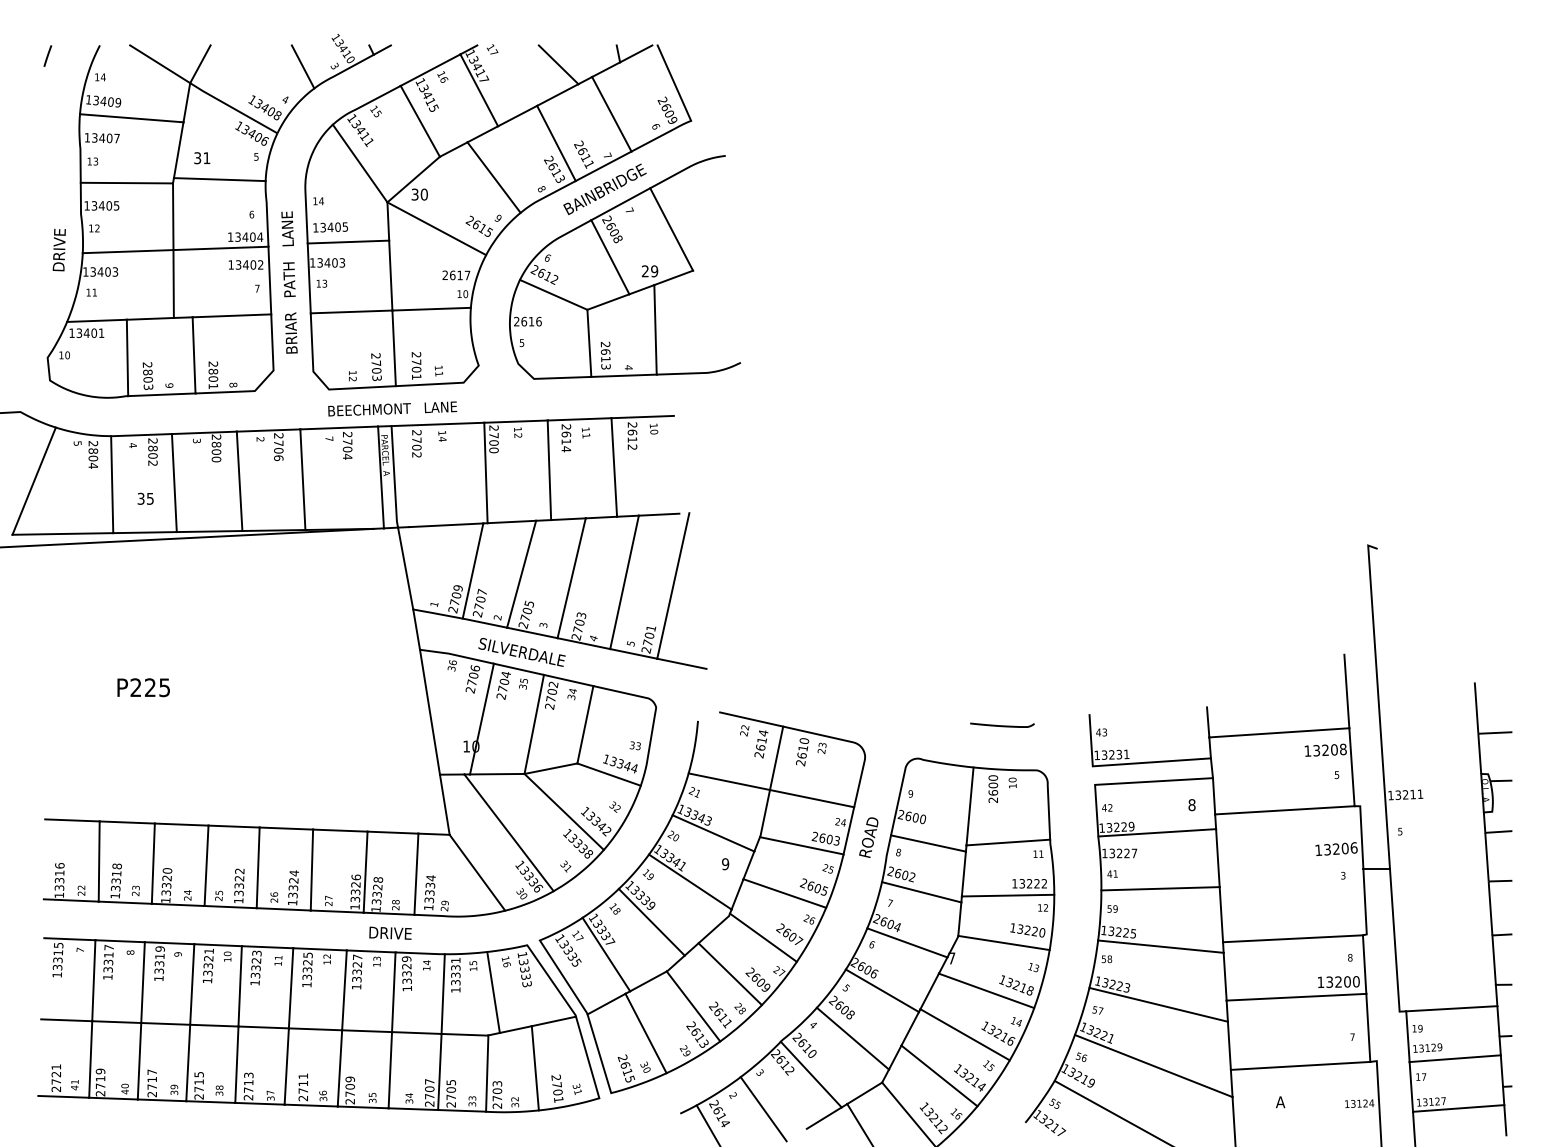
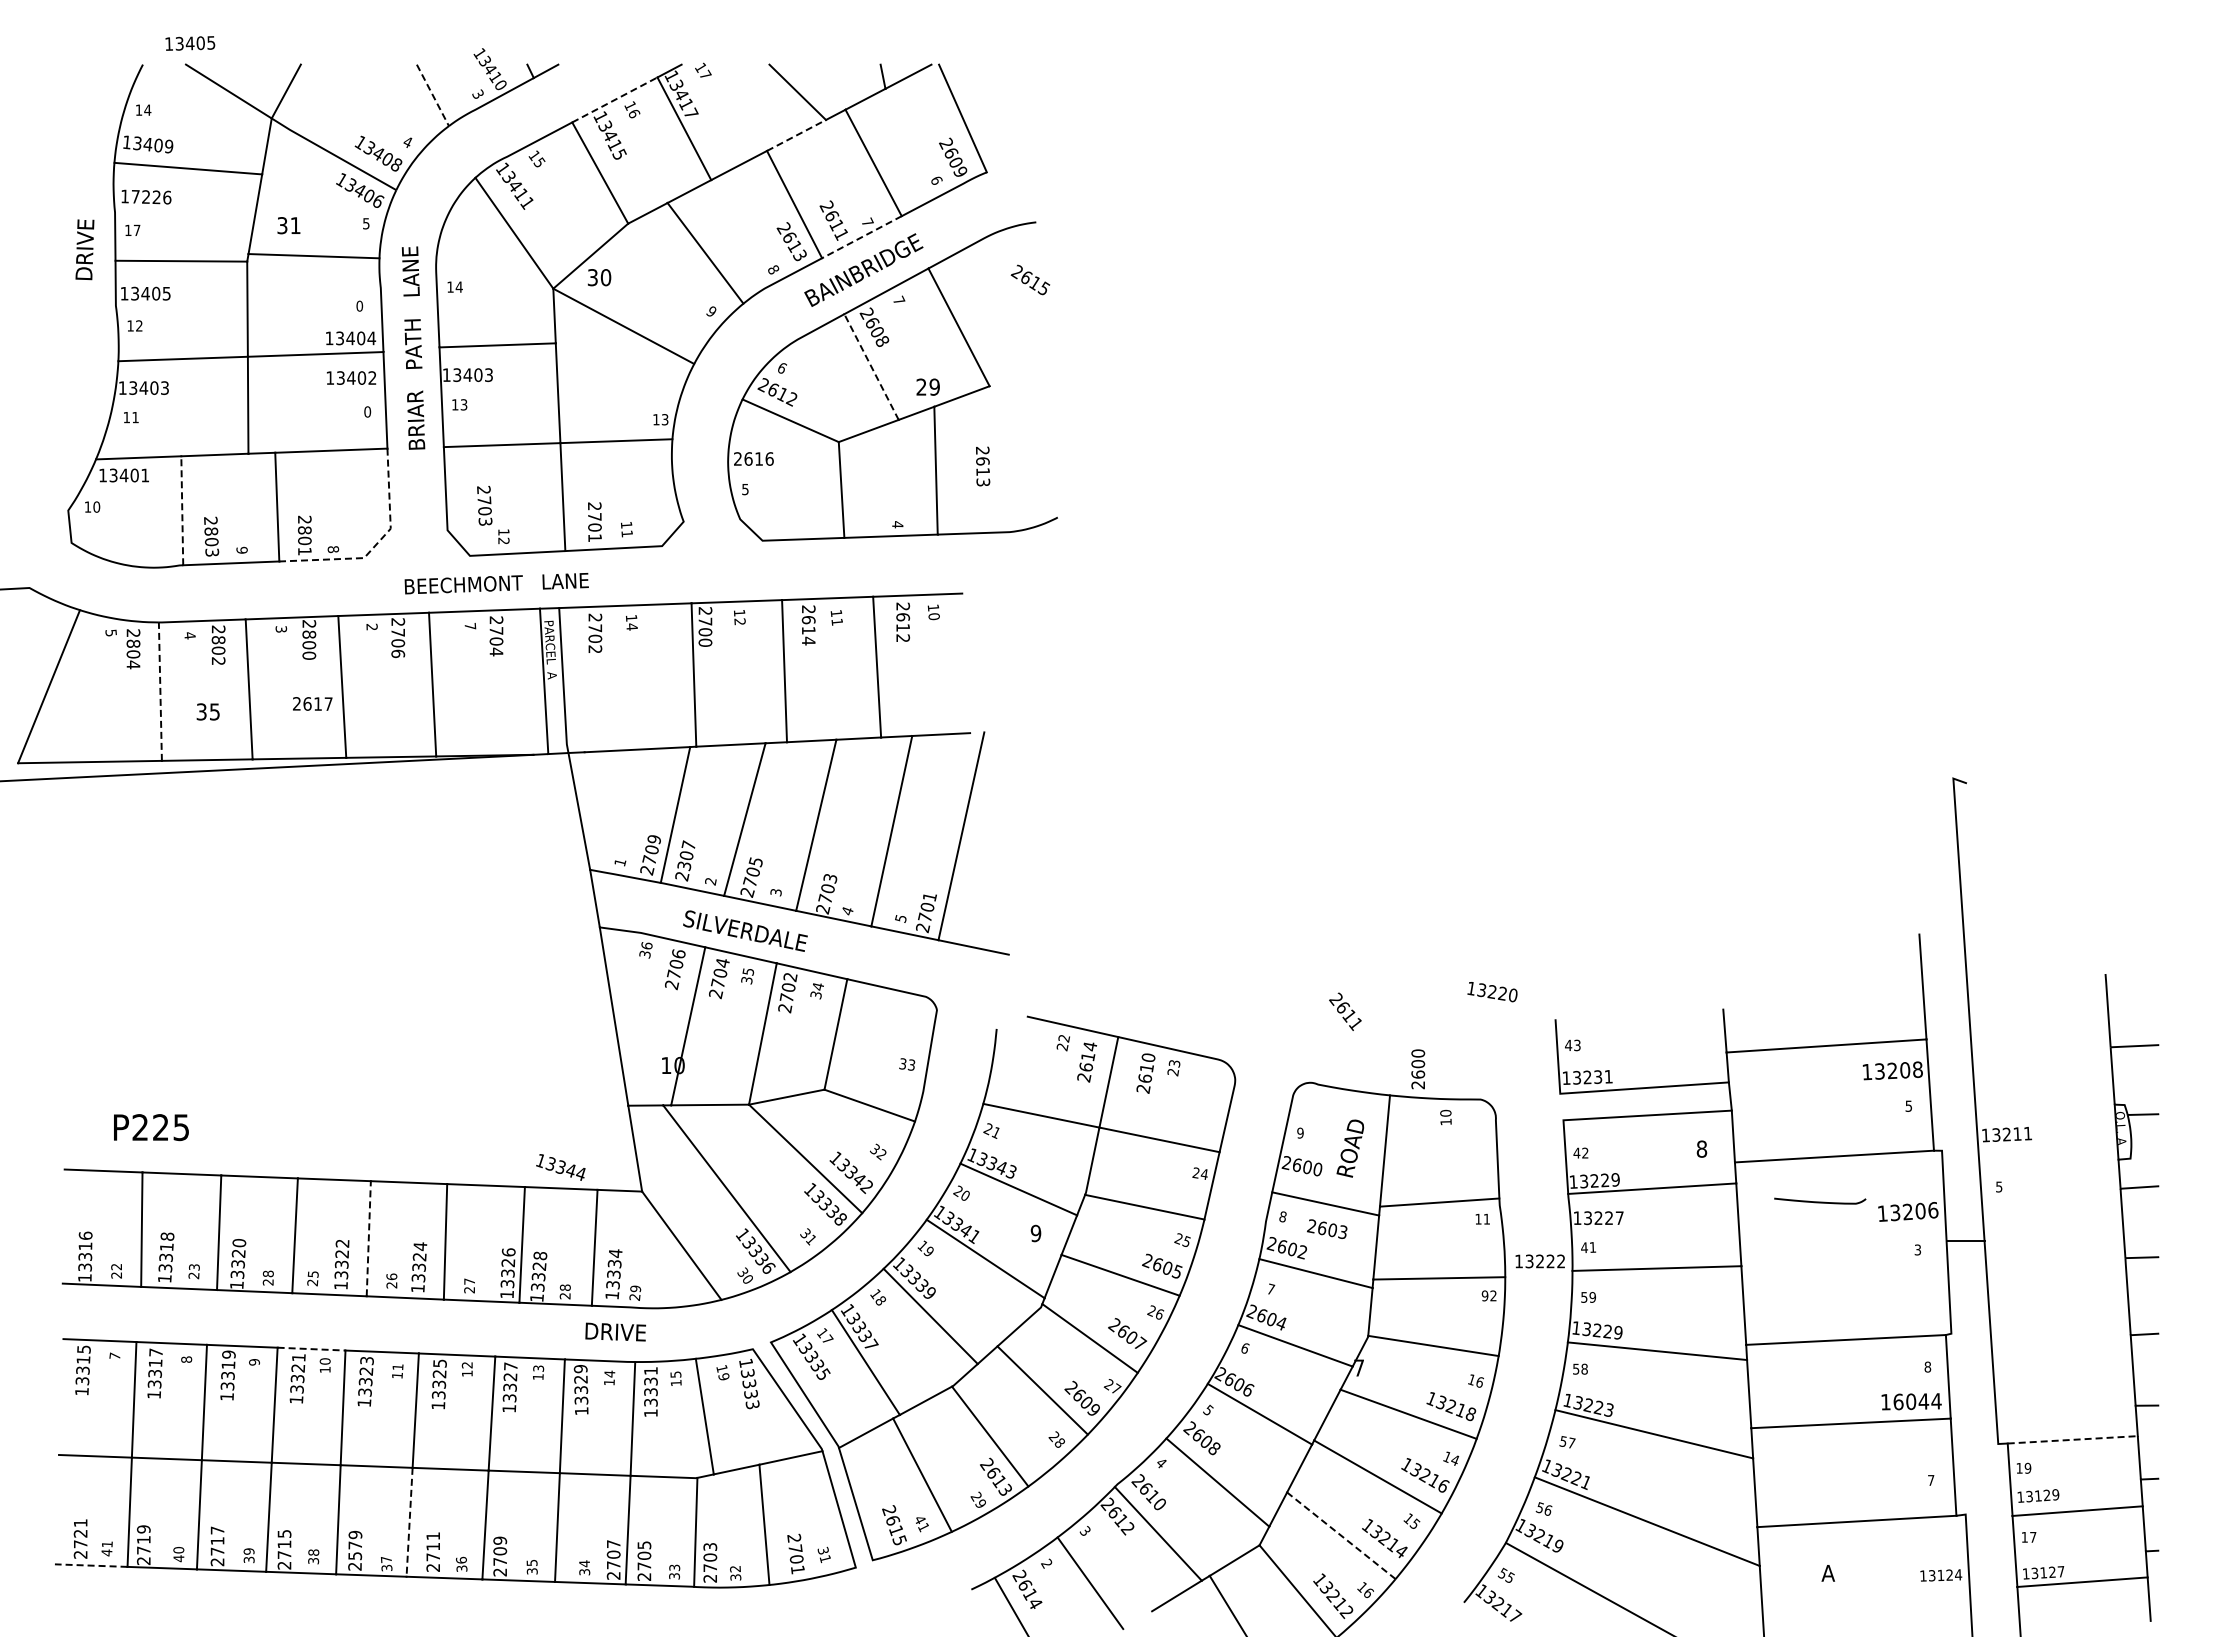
line: (47, 55) -> (68, 79), removed
line: (302, 67) -> (432, 95), solid -> dashed
line: (431, 69) -> (615, 99), solid -> dashed
line: (557, 95) -> (796, 135), solid -> dashed
text: (105, 137) -> (151, 196), 13407 -> 17226
text: (95, 161) -> (136, 230), 13 -> 17
line: (603, 166) -> (861, 237), solid -> dashed
text: (251, 214) -> (359, 305), 6 -> 0
text: (479, 226) -> (1030, 279), moved
text: (330, 227) -> (190, 43), moved
text: (59, 249) -> (84, 249), moved
line: (610, 256) -> (871, 366), solid -> dashed
text: (456, 275) -> (312, 703), moved
text: (289, 282) -> (413, 347), moved
text: (257, 288) -> (367, 411), 7 -> 0
text: (465, 294) -> (664, 419), 10 -> 13
text: (606, 355) -> (983, 466), moved
line: (127, 357) -> (182, 510), solid -> dashed
text: (376, 366) -> (484, 505), moved
line: (263, 381) -> (376, 544), solid -> dashed
text: (392, 408) -> (496, 583), moved
line: (112, 484) -> (160, 691), solid -> dashed
text: (479, 607) -> (684, 866), 2707 -> 2307
text: (143, 687) -> (151, 1127), moved
curve: (1002, 725) -> (1820, 1201), moved
text: (620, 764) -> (560, 1167), moved
text: (993, 789) -> (1418, 1069), moved
text: (868, 837) -> (1350, 1148), moved
text: (826, 838) -> (1327, 1228), moved
line: (257, 867) -> (368, 1238), solid -> dashed
text: (1029, 883) -> (1539, 1261), moved
text: (187, 892) -> (267, 1273), 24 -> 28
text: (1039, 907) -> (1484, 1295), 12 -> 92
text: (1027, 930) -> (1492, 992), moved
text: (390, 932) -> (615, 1331), moved
text: (1132, 933) -> (1617, 1332), 13225 -> 13229
line: (218, 945) -> (311, 1349), solid -> dashed
text: (506, 964) -> (723, 1376), 16 -> 19
text: (1036, 967) -> (1479, 1381), 13 -> 16
text: (1343, 981) -> (1917, 1401), 13200 -> 16044
line: (1452, 1008) -> (2073, 1439), solid -> dashed
text: (720, 1014) -> (1345, 1011), moved
line: (286, 1066) -> (409, 1522), solid -> dashed
text: (645, 1067) -> (921, 1523), 30 -> 41
line: (938, 1075) -> (1340, 1535), solid -> dashed
text: (248, 1082) -> (355, 1545), 2713 -> 2579
line: (63, 1096) -> (90, 1565), solid -> dashed

